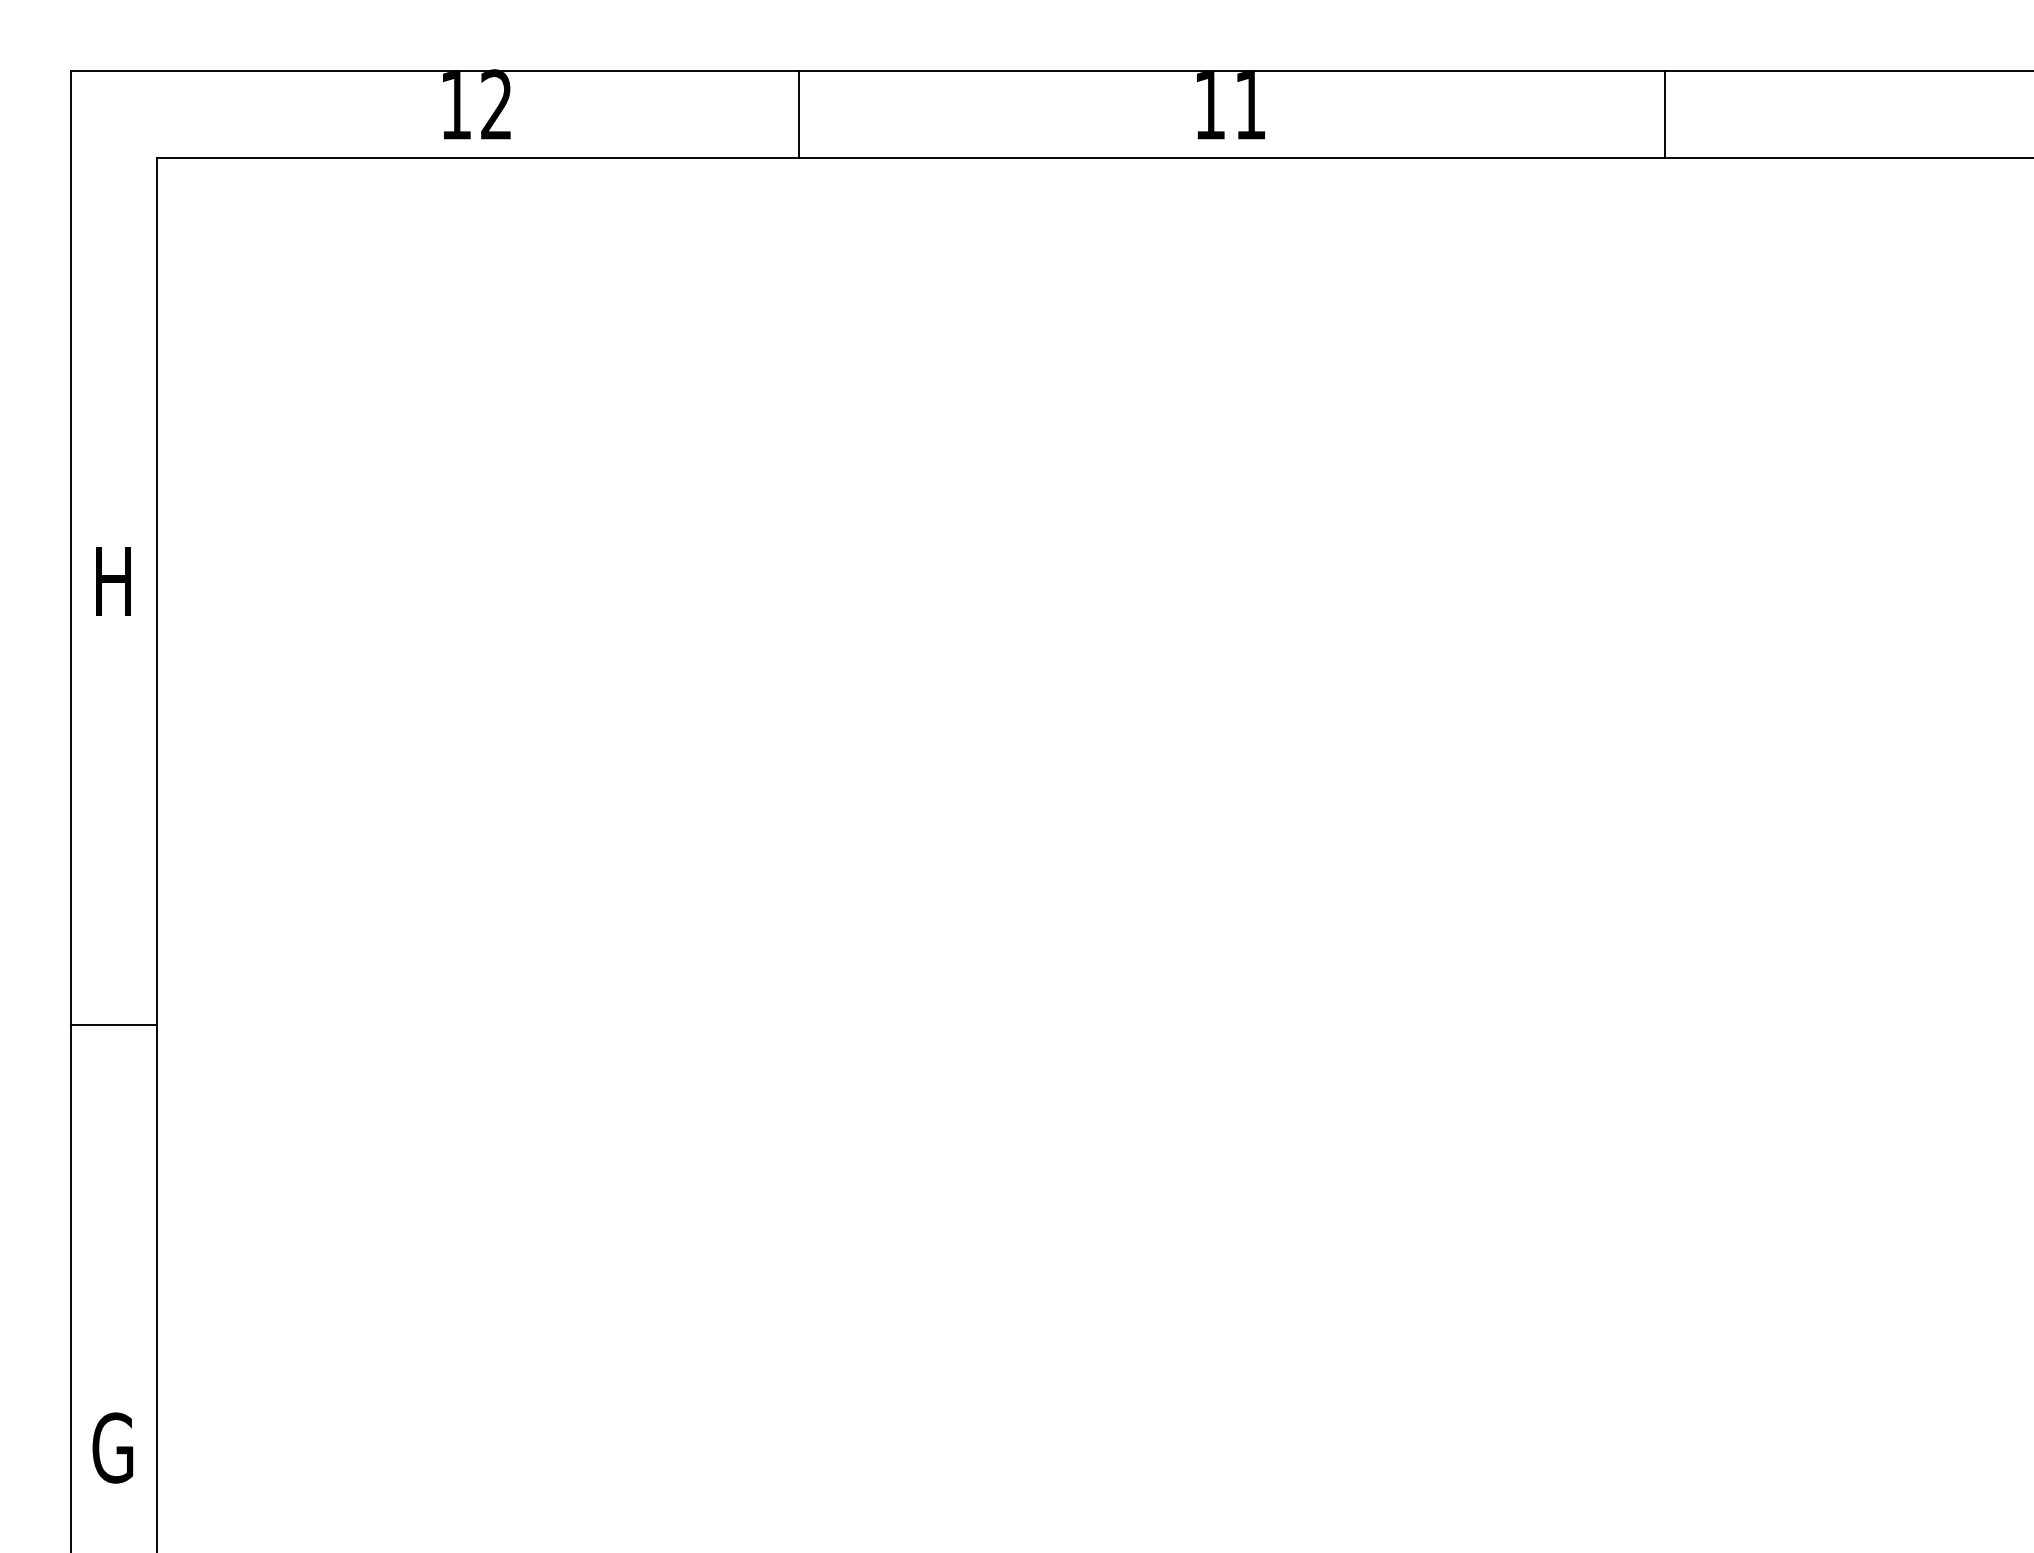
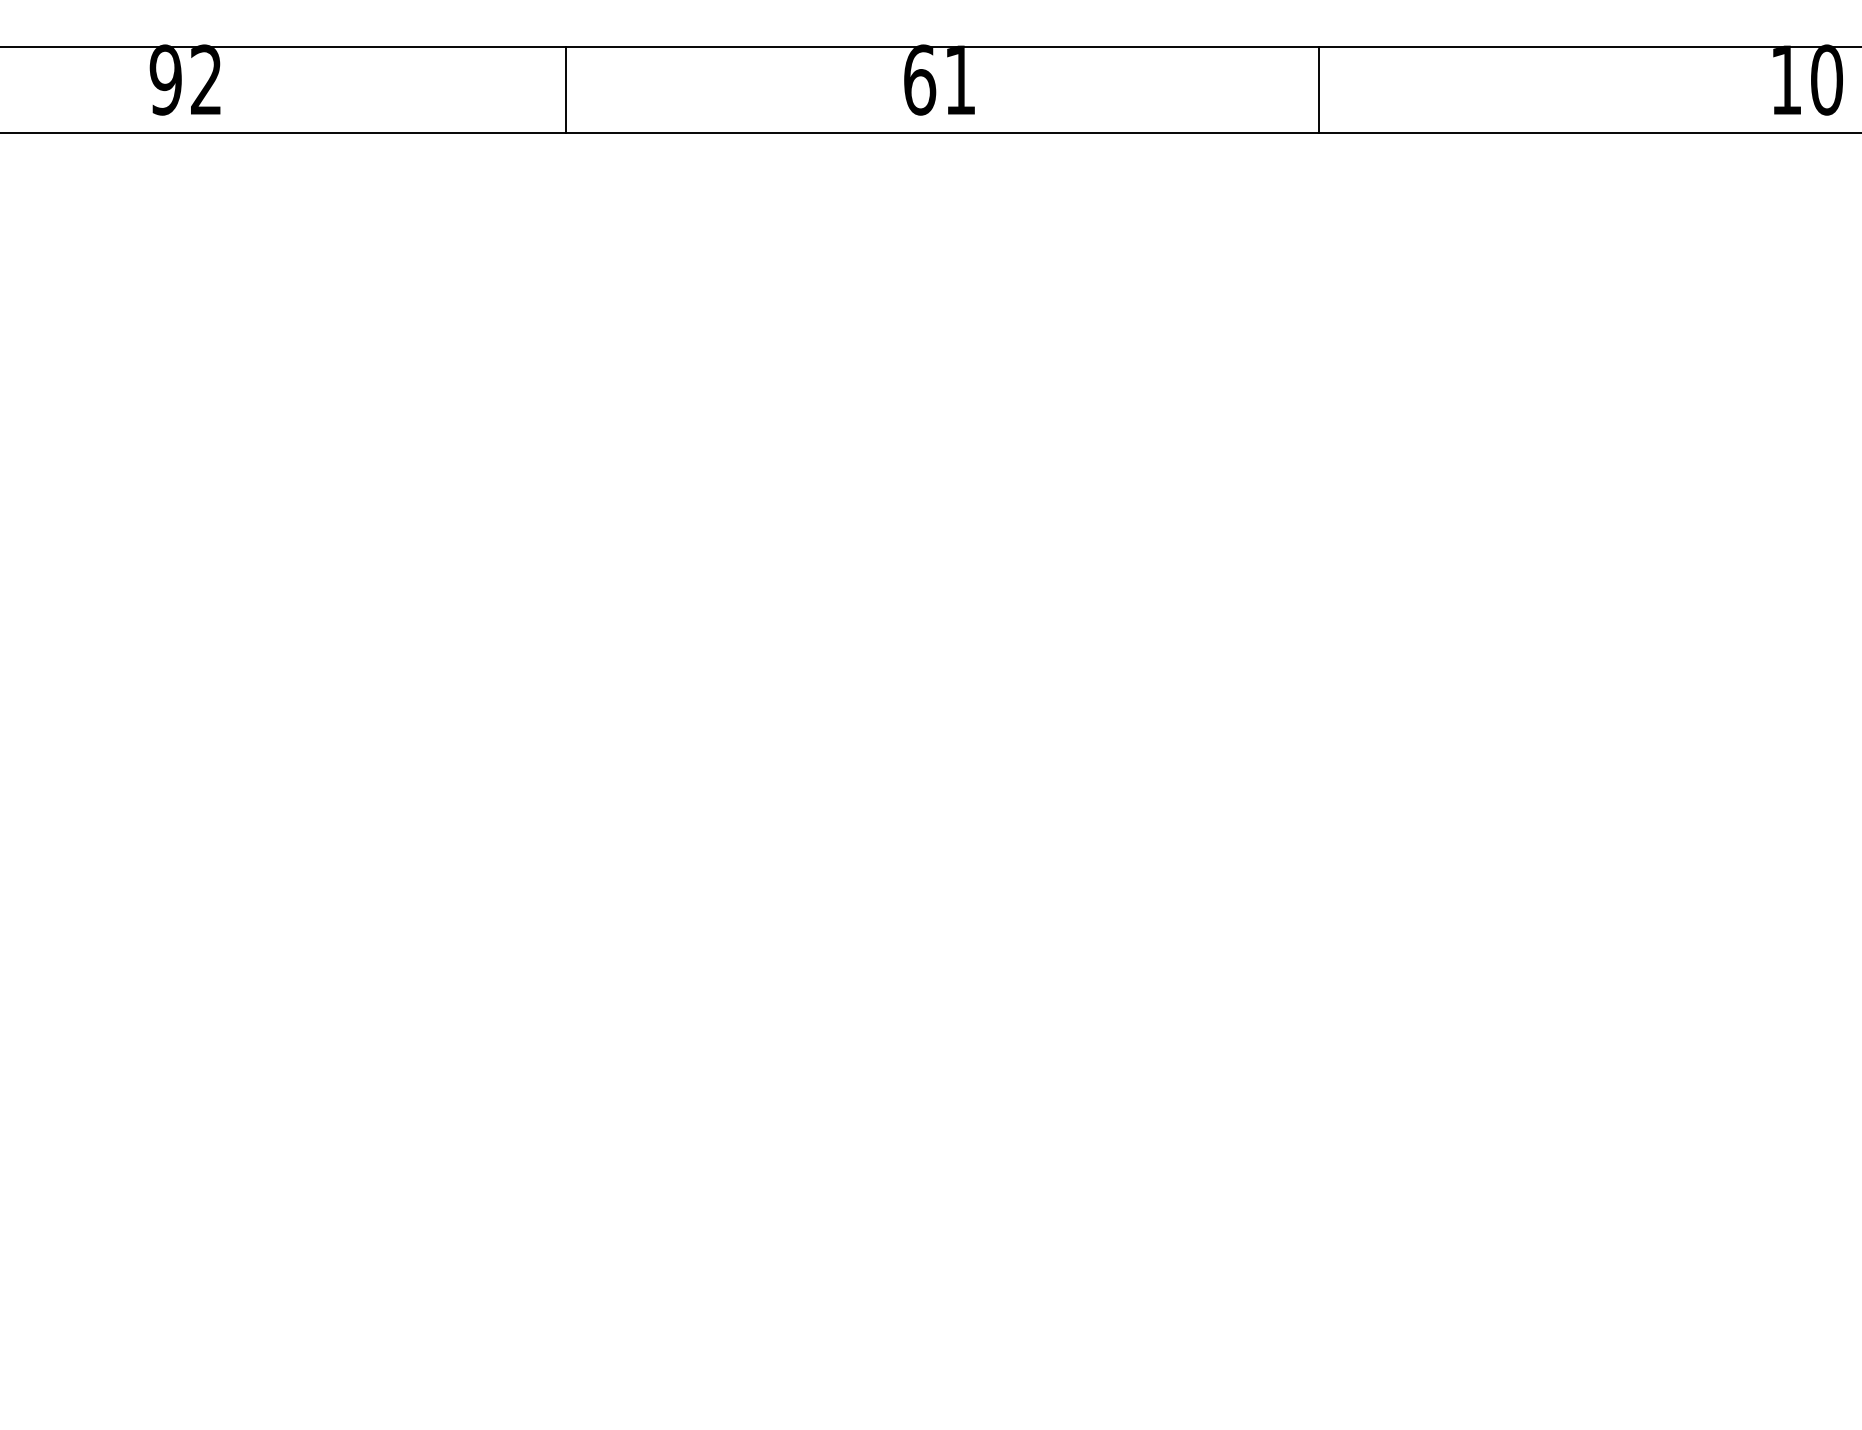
text: (455, 104) -> (165, 79), 12 -> 92
text: (1210, 104) -> (920, 79), 11 -> 61
line: (798, 114) -> (566, 89), moved
line: (1665, 114) -> (1319, 89), moved

